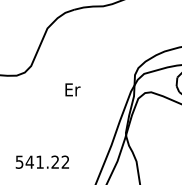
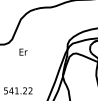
text: (72, 88) -> (23, 51), moved

